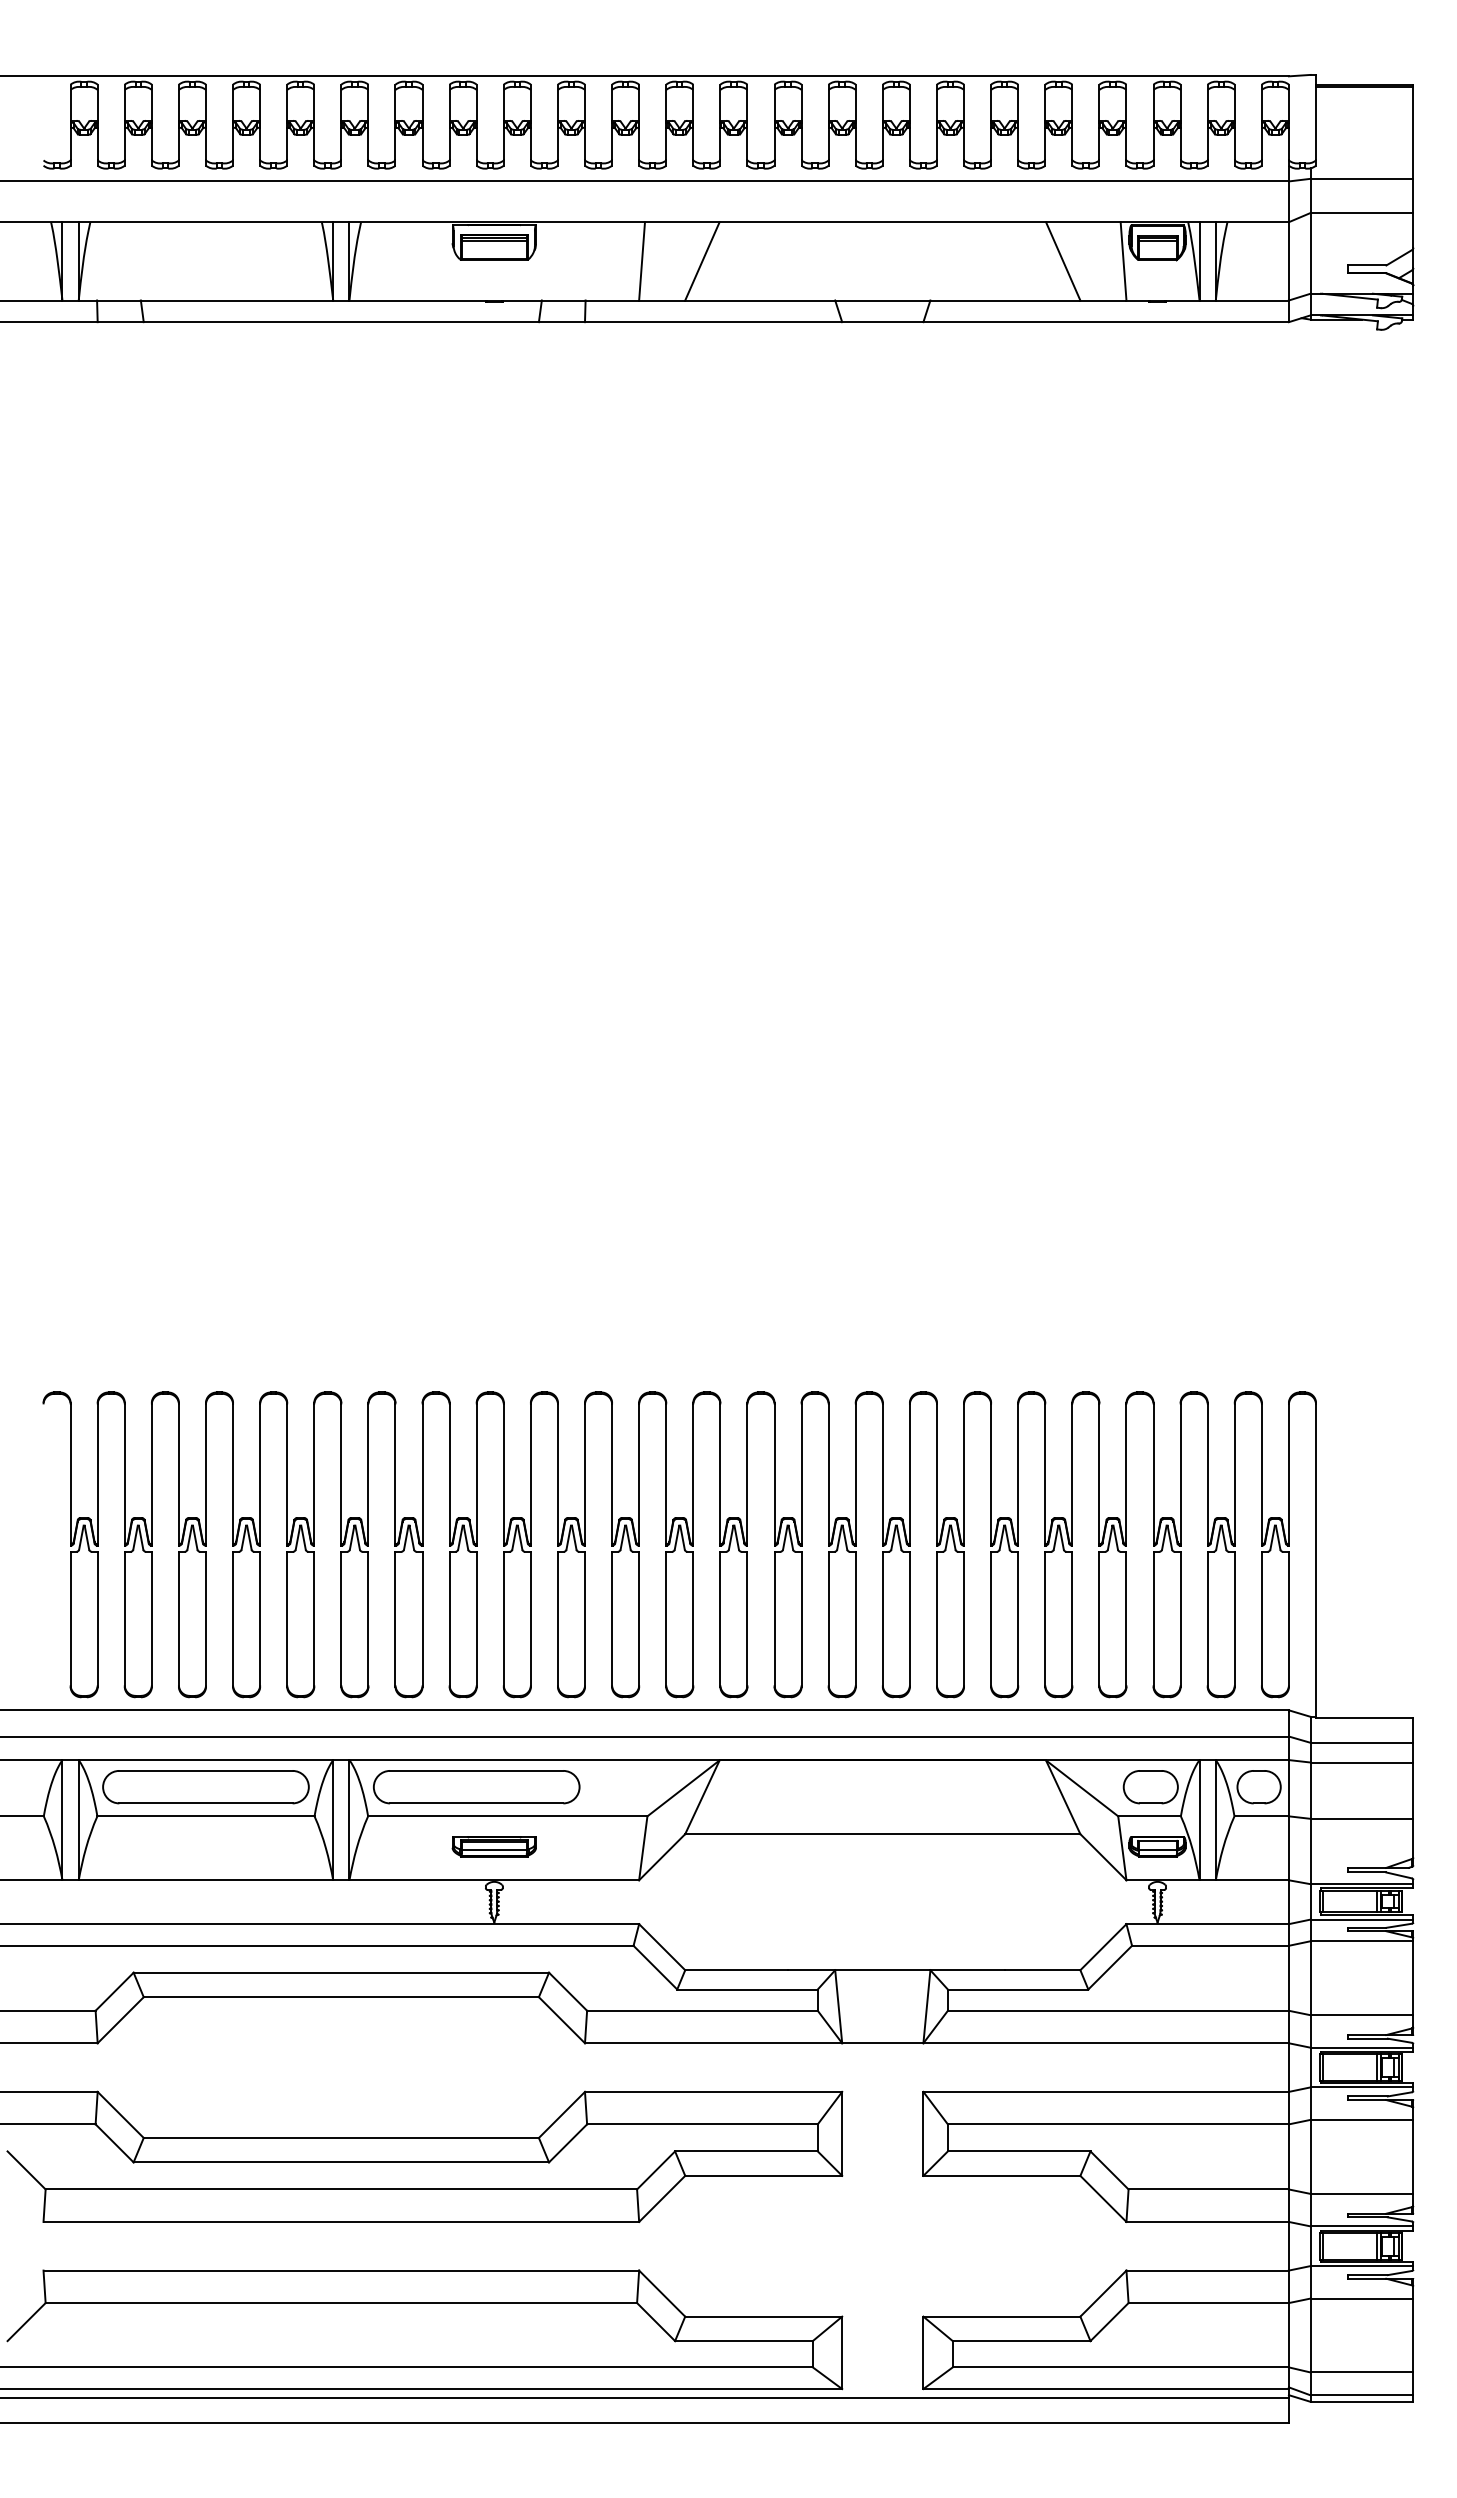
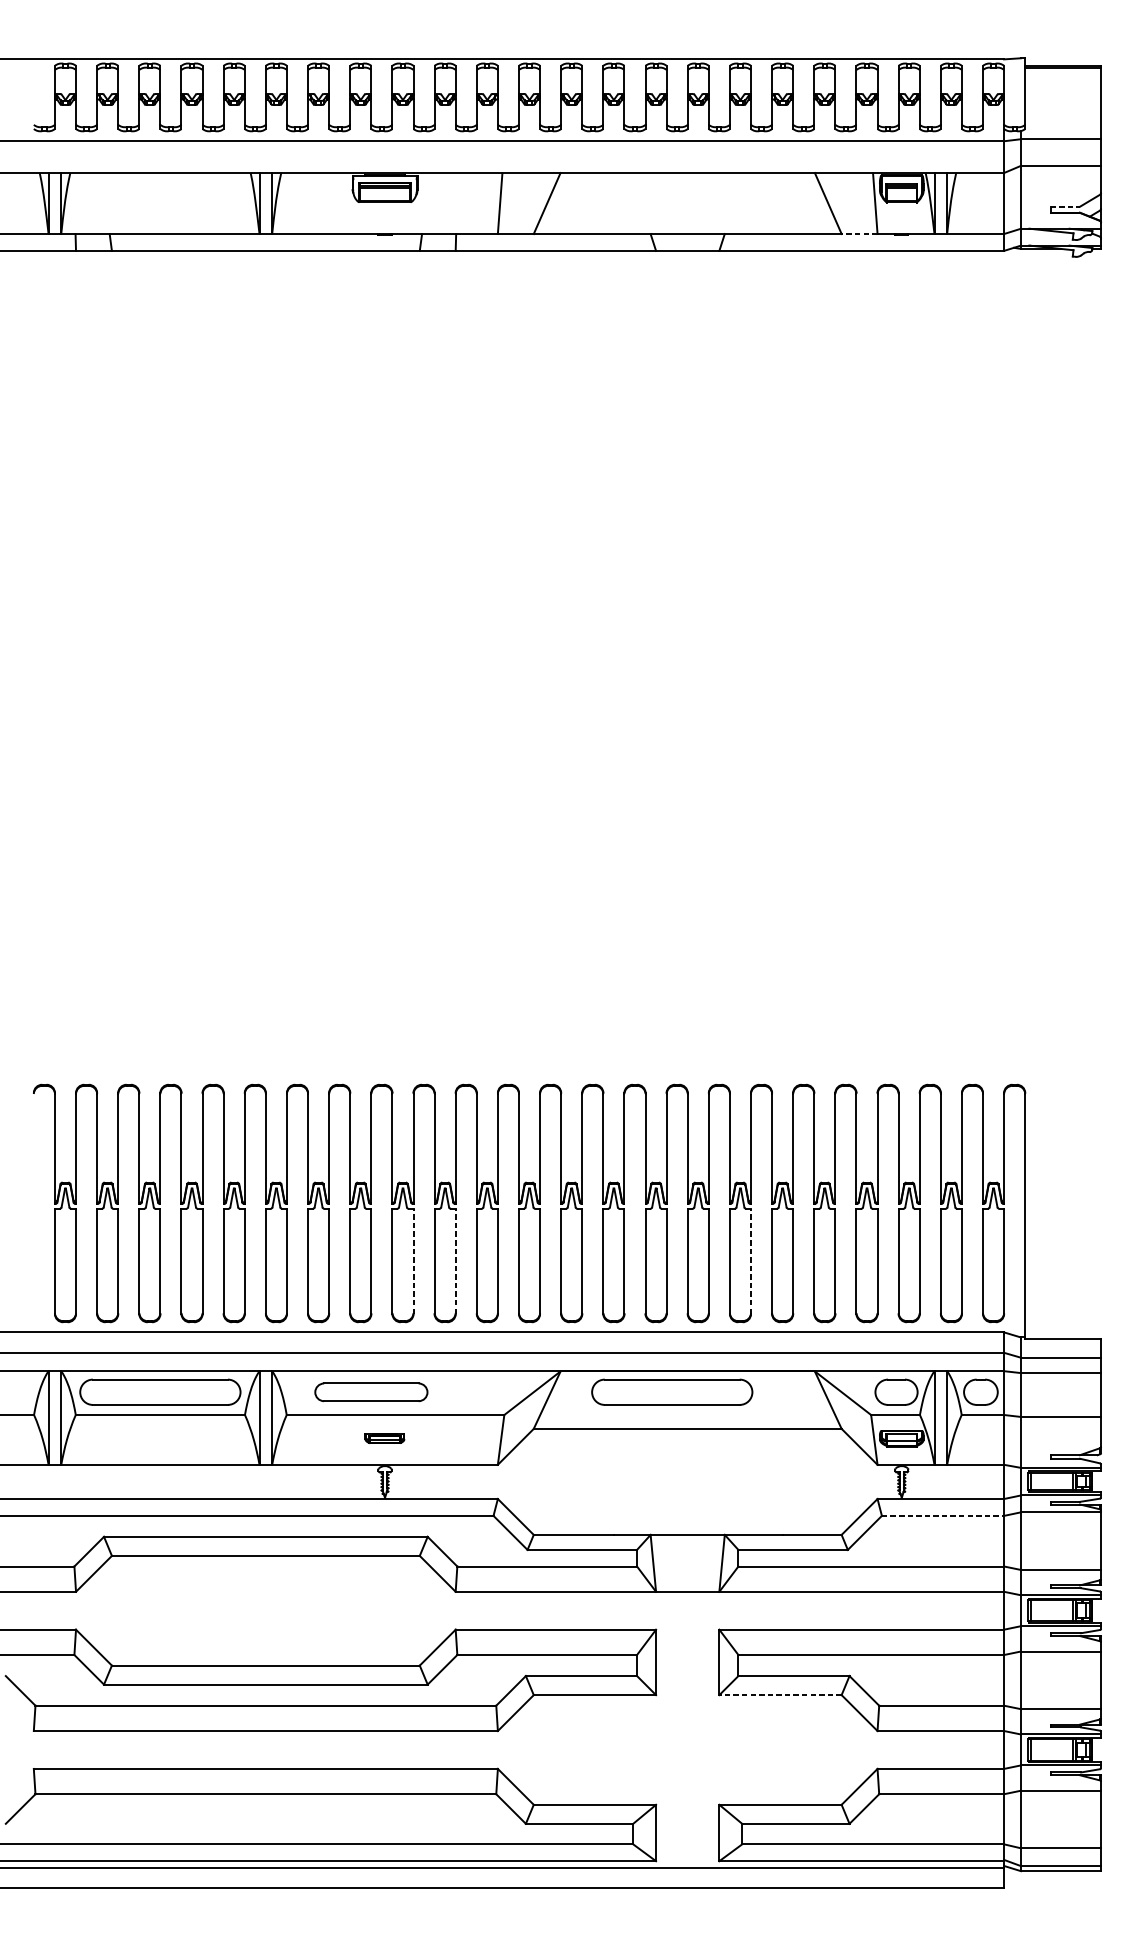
line: (1367, 265) -> (1065, 206), solid -> dashed
line: (1102, 300) -> (858, 234), solid -> dashed
line: (530, 1618) -> (413, 1260), solid -> dashed
line: (585, 1618) -> (456, 1260), solid -> dashed
line: (964, 1618) -> (751, 1260), solid -> dashed
part: (476, 1787) -> (371, 1392), size x0.7
part: (862, 1787) -> (671, 1392), added
part: (493, 1846) -> (384, 1438), size x0.6
line: (1210, 1945) -> (943, 1515), solid -> dashed
line: (1001, 2175) -> (780, 1694), solid -> dashed

